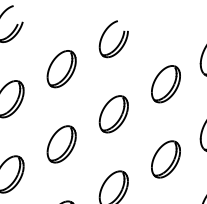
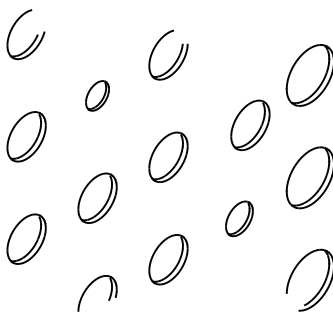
part: (61, 68) -> (97, 95), size x0.6
part: (166, 83) -> (250, 124), moved
part: (166, 159) -> (239, 218), size x0.7

